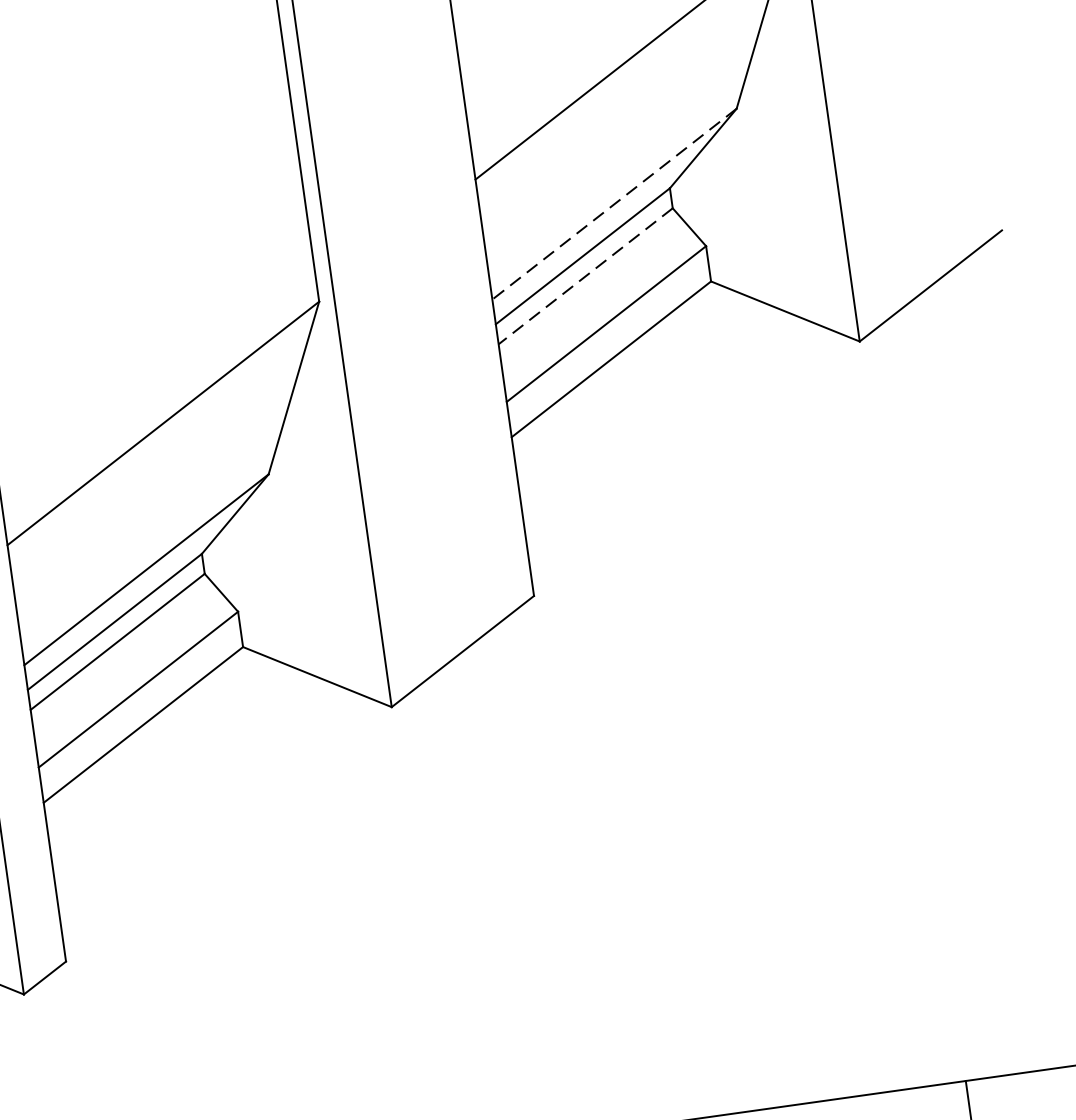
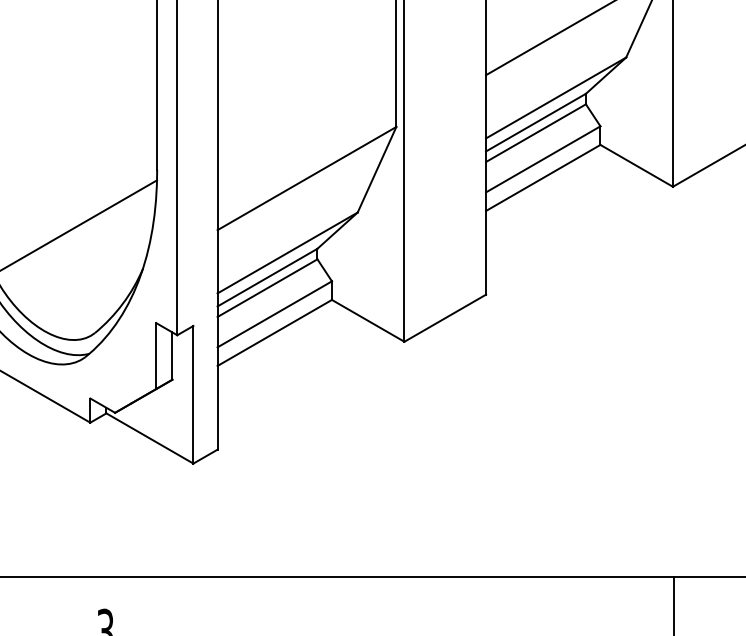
line: (615, 203) -> (556, 97), dashed -> solid
line: (586, 276) -> (536, 133), dashed -> solid

